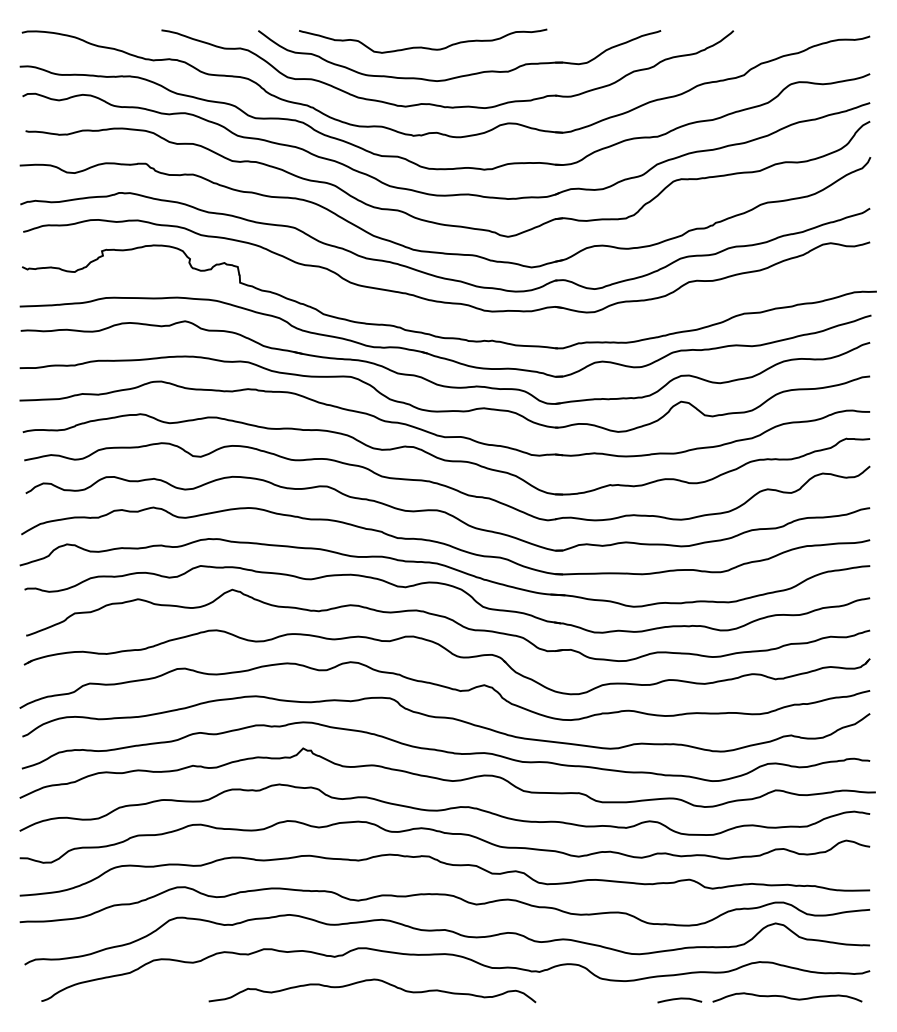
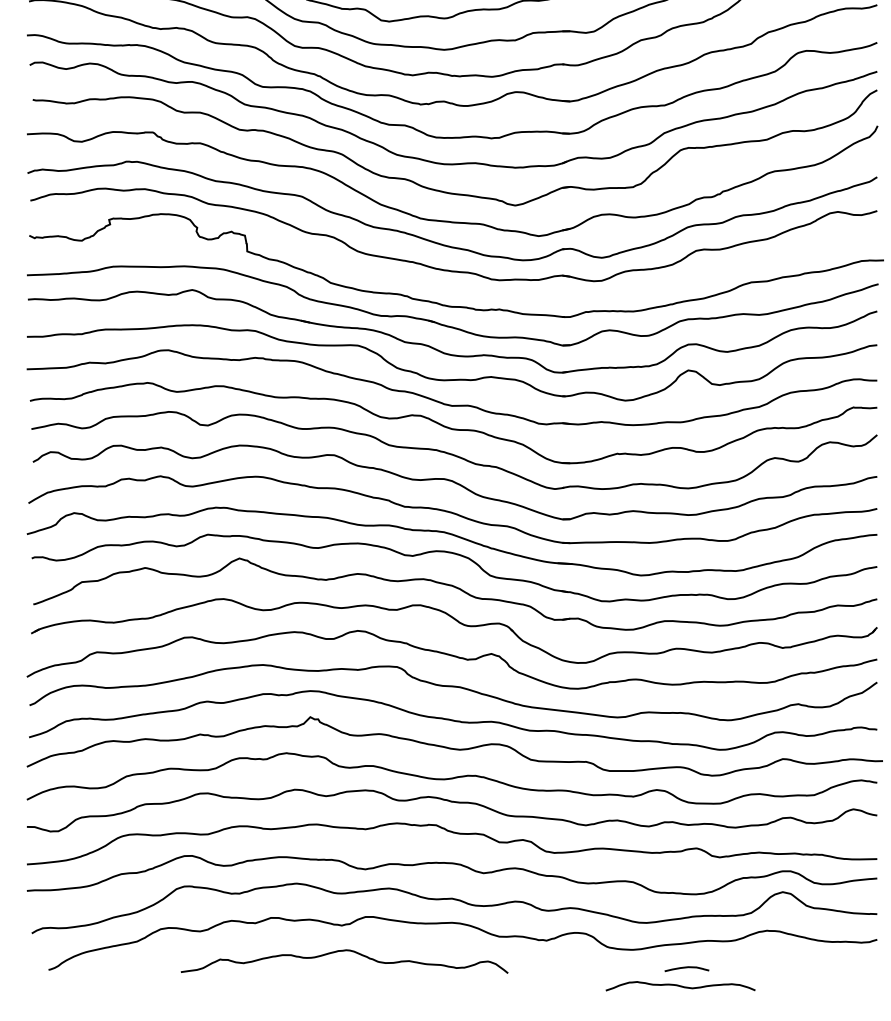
curve: (368, 981) -> (340, 952), moved
curve: (787, 997) -> (680, 986), moved

